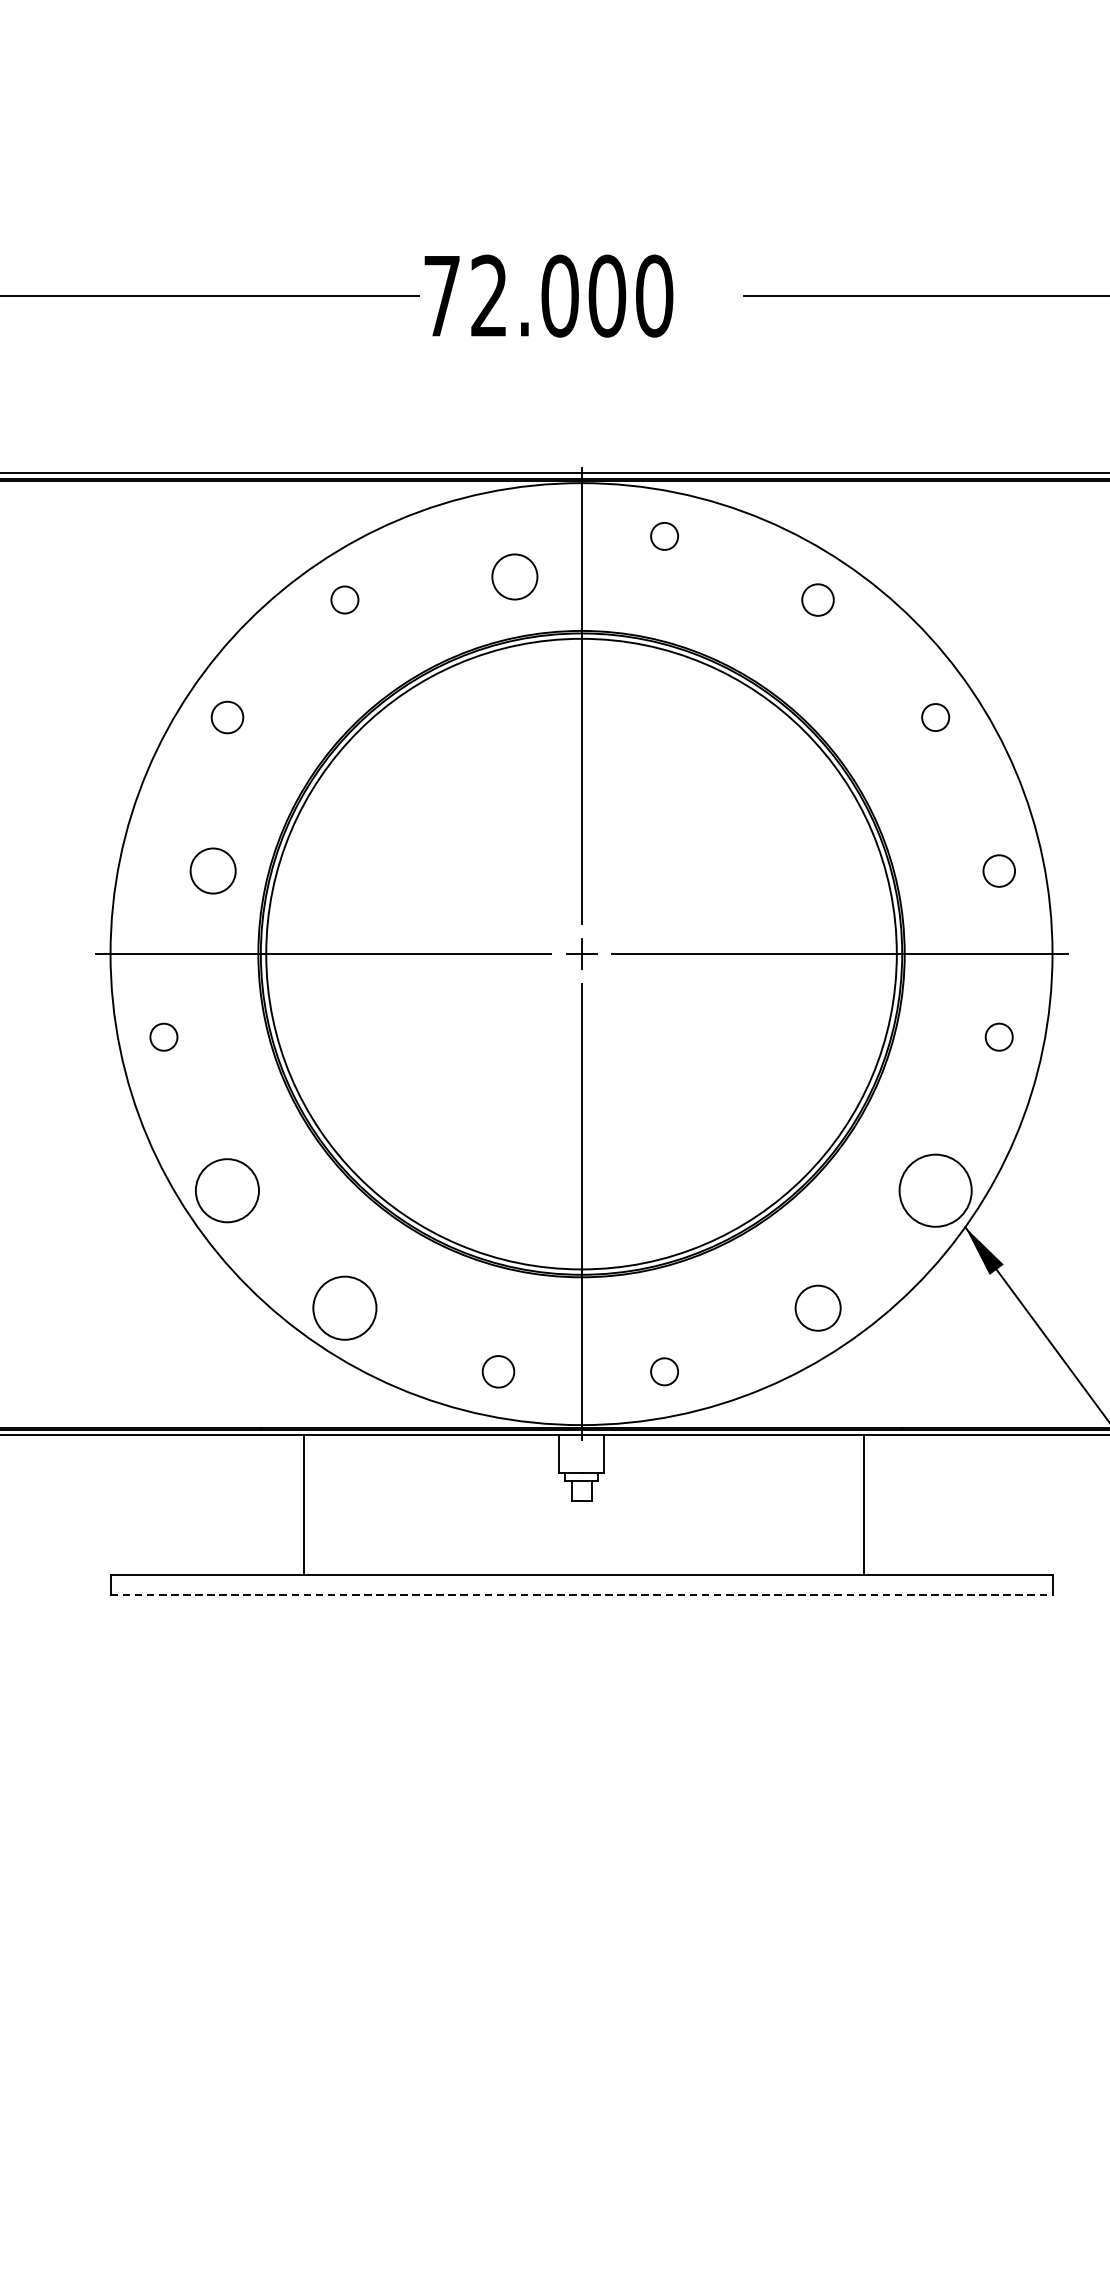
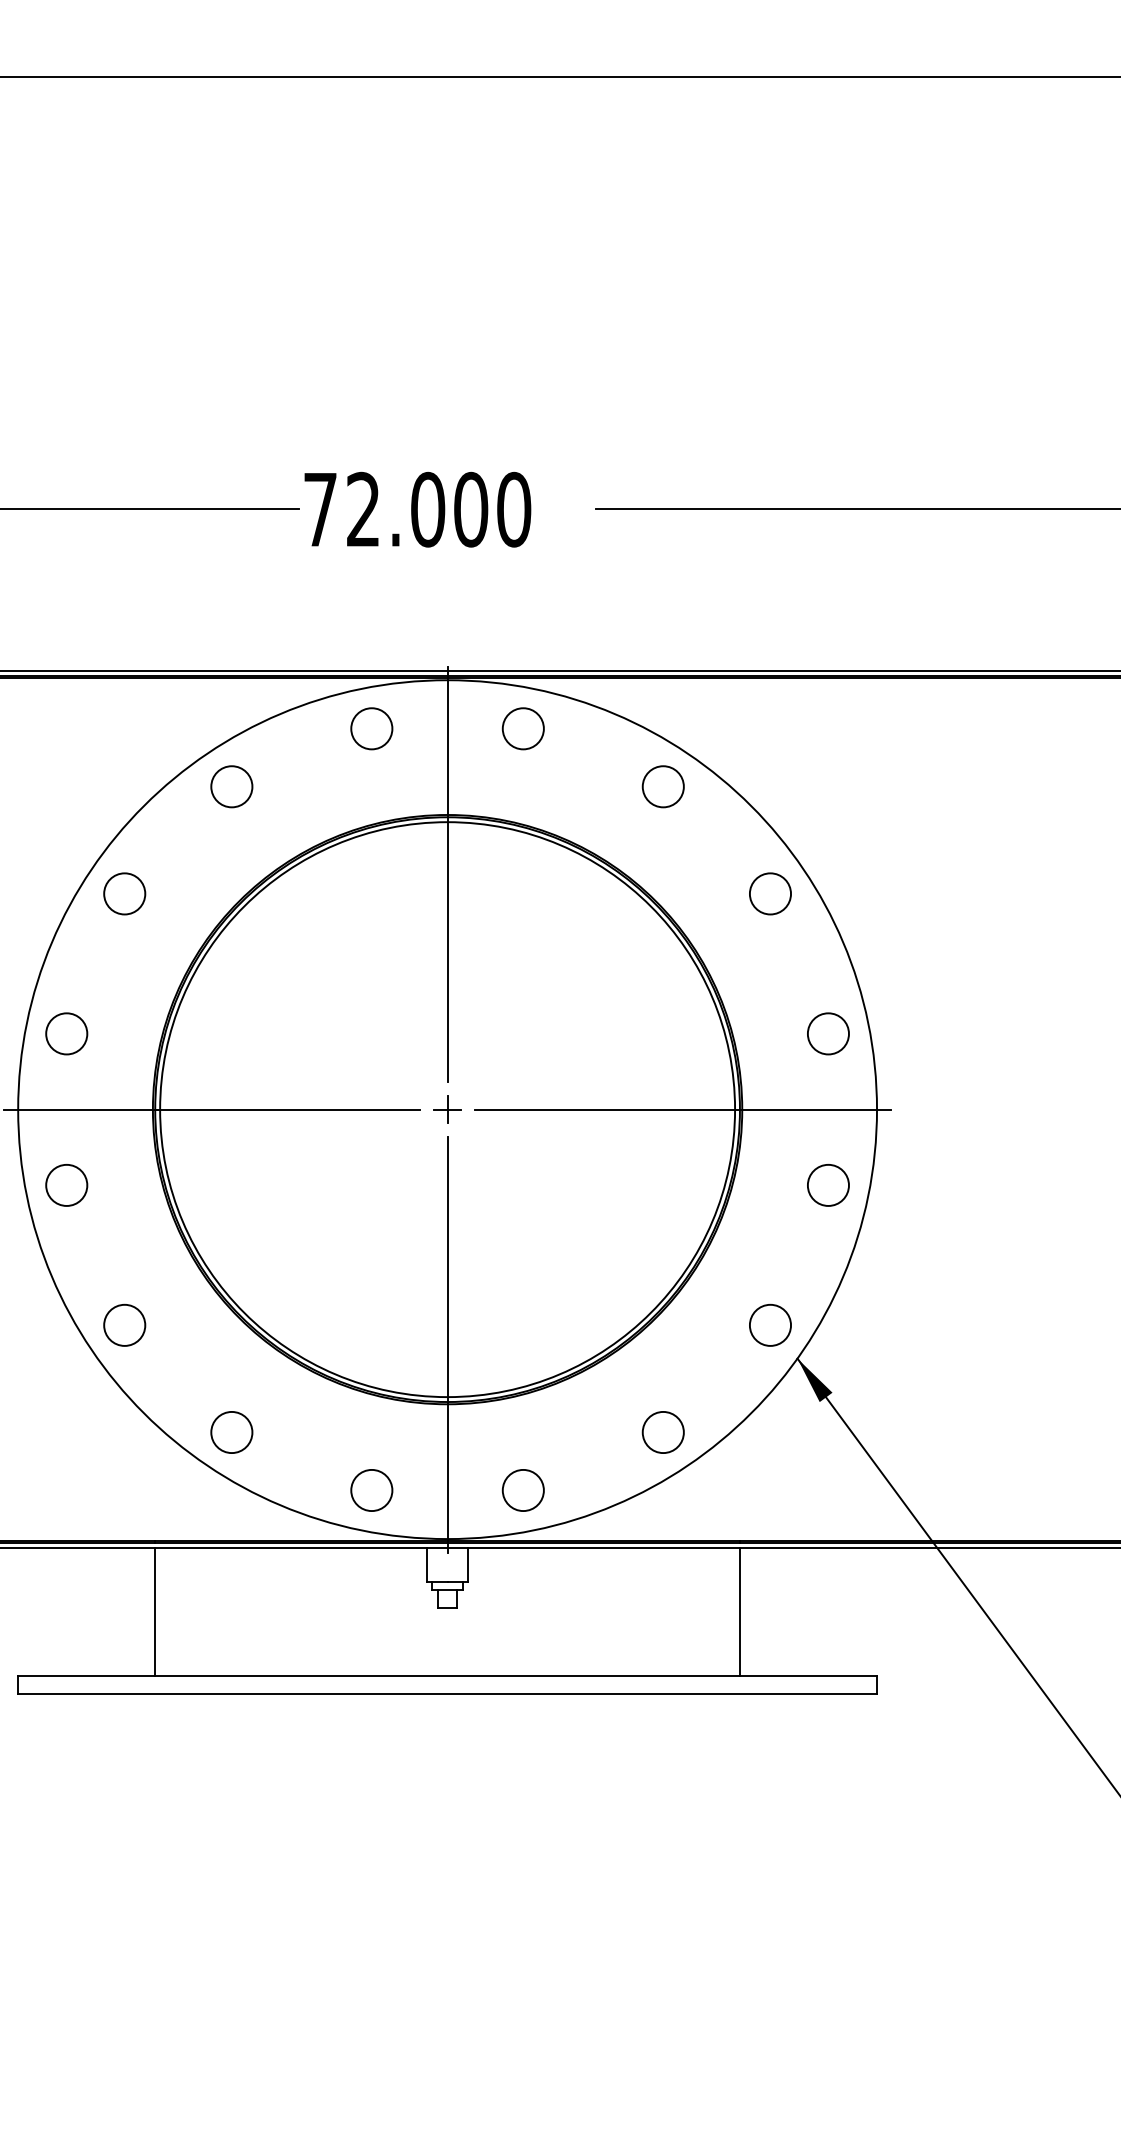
circle: (663, 536) -> (522, 728), size x1.67
circle: (514, 576) -> (371, 728), moved
circle: (344, 599) -> (231, 786), size x1.67
circle: (817, 599) -> (662, 786), size x1.43
circle: (227, 717) -> (124, 893), size x1.43
circle: (935, 717) -> (770, 893), size x1.67
circle: (212, 870) -> (66, 1033), moved
circle: (999, 870) -> (828, 1033), size x1.43
circle: (998, 1036) -> (827, 1184), size x1.67
circle: (163, 1037) -> (66, 1185), size x1.67
circle: (227, 1189) -> (124, 1324), size x0.71
circle: (935, 1189) -> (770, 1324), size x0.62
circle: (344, 1308) -> (231, 1432), size x0.71
circle: (498, 1371) -> (371, 1490), size x1.43
circle: (663, 1371) -> (522, 1490), size x1.67
line: (303, 1505) -> (155, 1612), moved
line: (863, 1505) -> (739, 1612), moved
line: (582, 1595) -> (448, 1694), dashed -> solid

